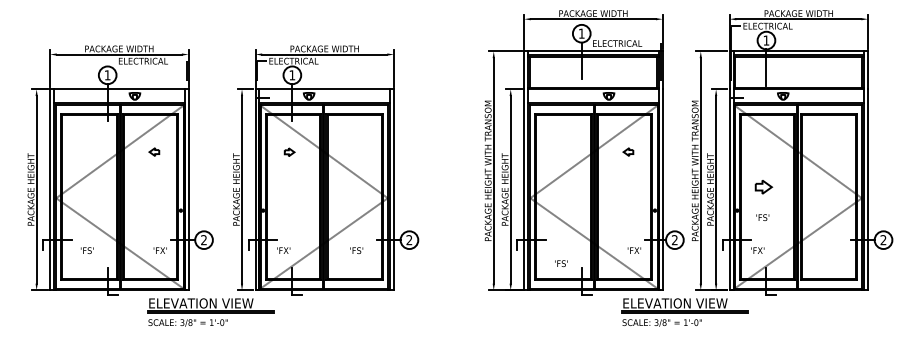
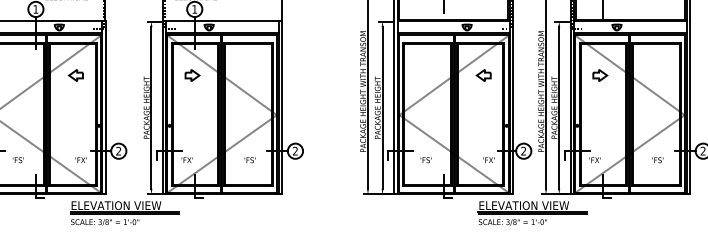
part: (154, 151) -> (76, 74), size x1.67
part: (628, 151) -> (483, 74), size x1.67
part: (289, 152) -> (192, 75), size x1.67
part: (763, 187) -> (599, 75), moved
text: (762, 217) -> (657, 160), moved
text: (561, 263) -> (426, 160), moved

